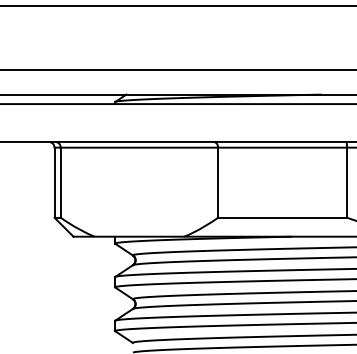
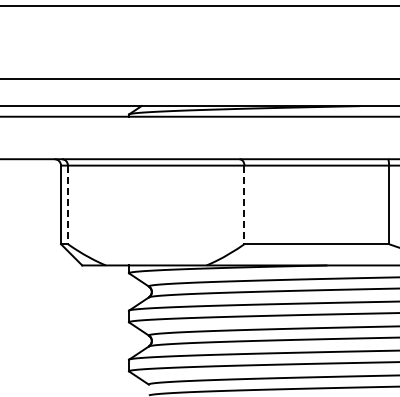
line: (60, 183) -> (67, 205), solid -> dashed
line: (218, 183) -> (244, 205), solid -> dashed

